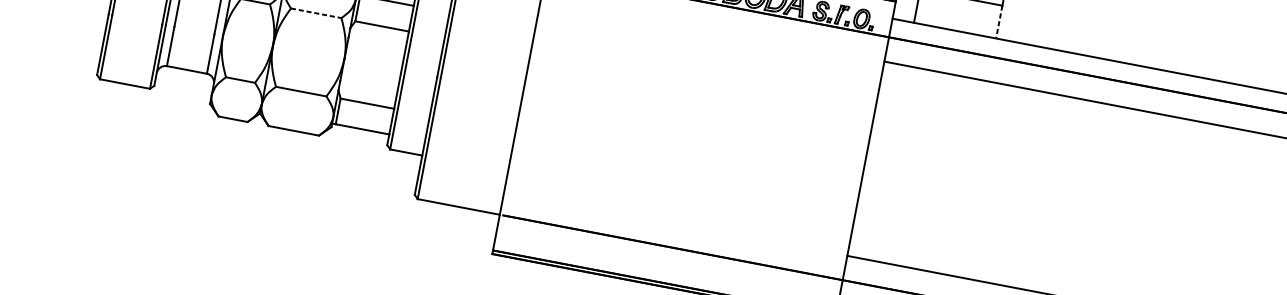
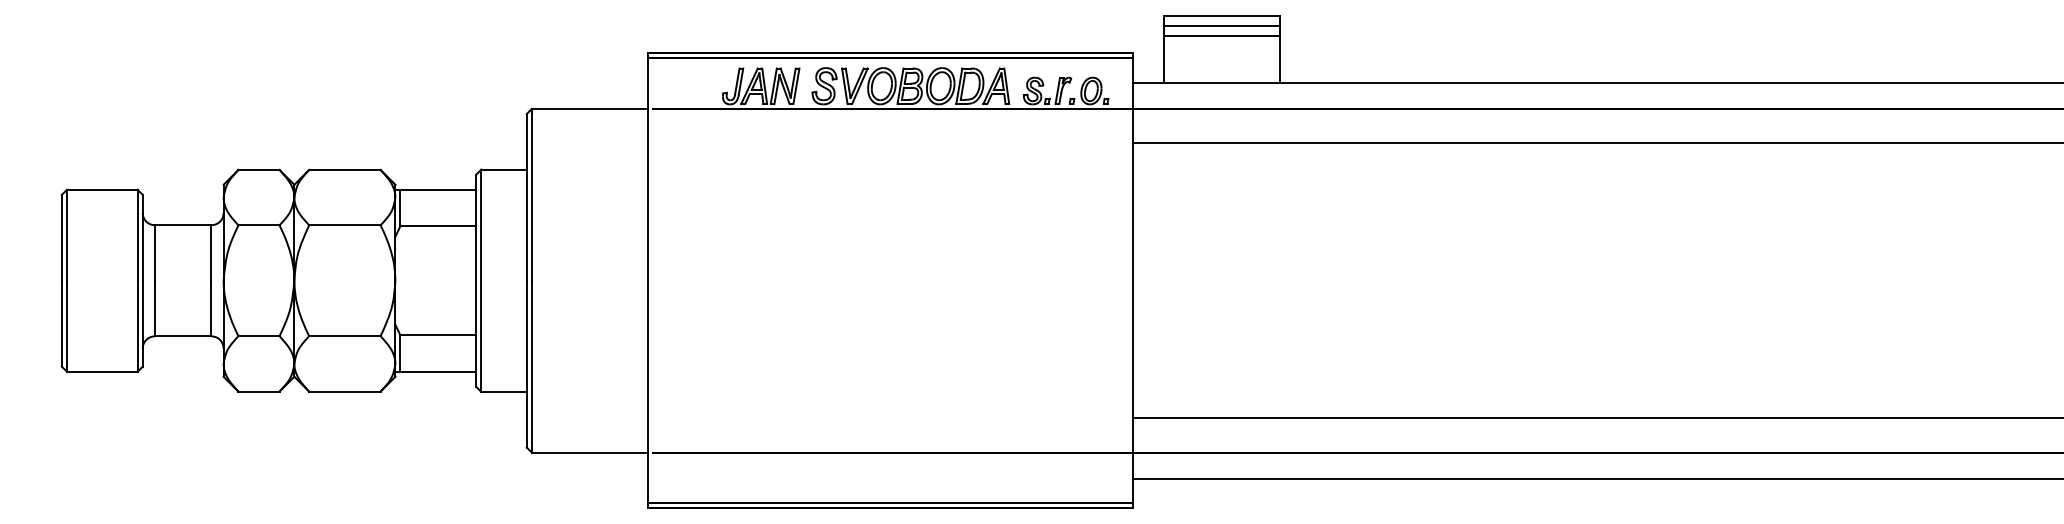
line: (315, 13) -> (344, 225), dashed -> solid
line: (999, 22) -> (1279, 59), dashed -> solid

